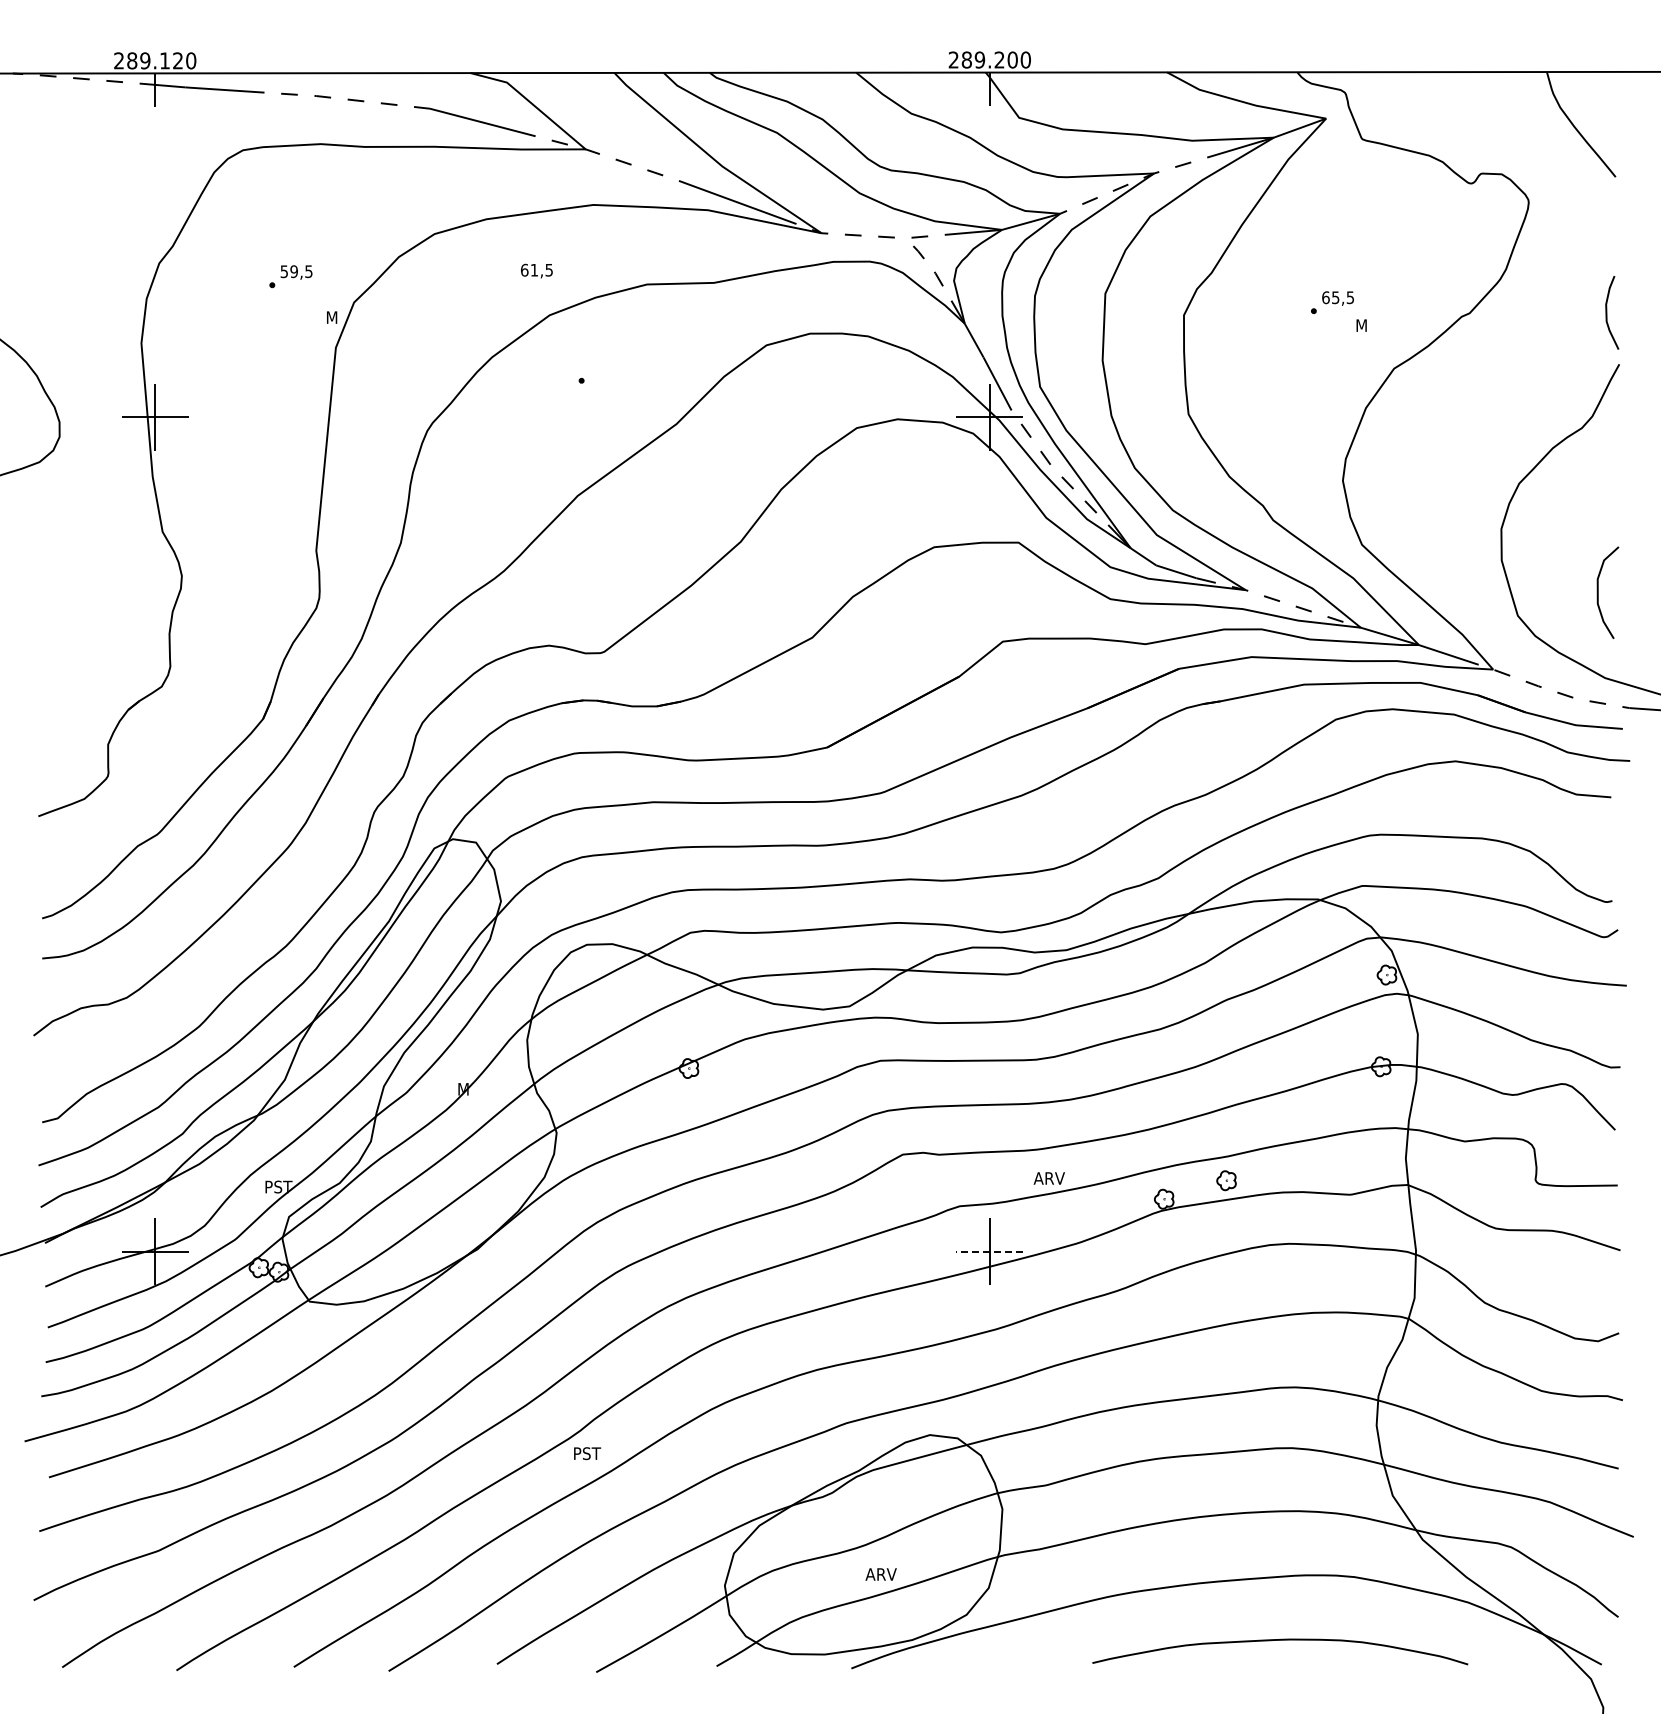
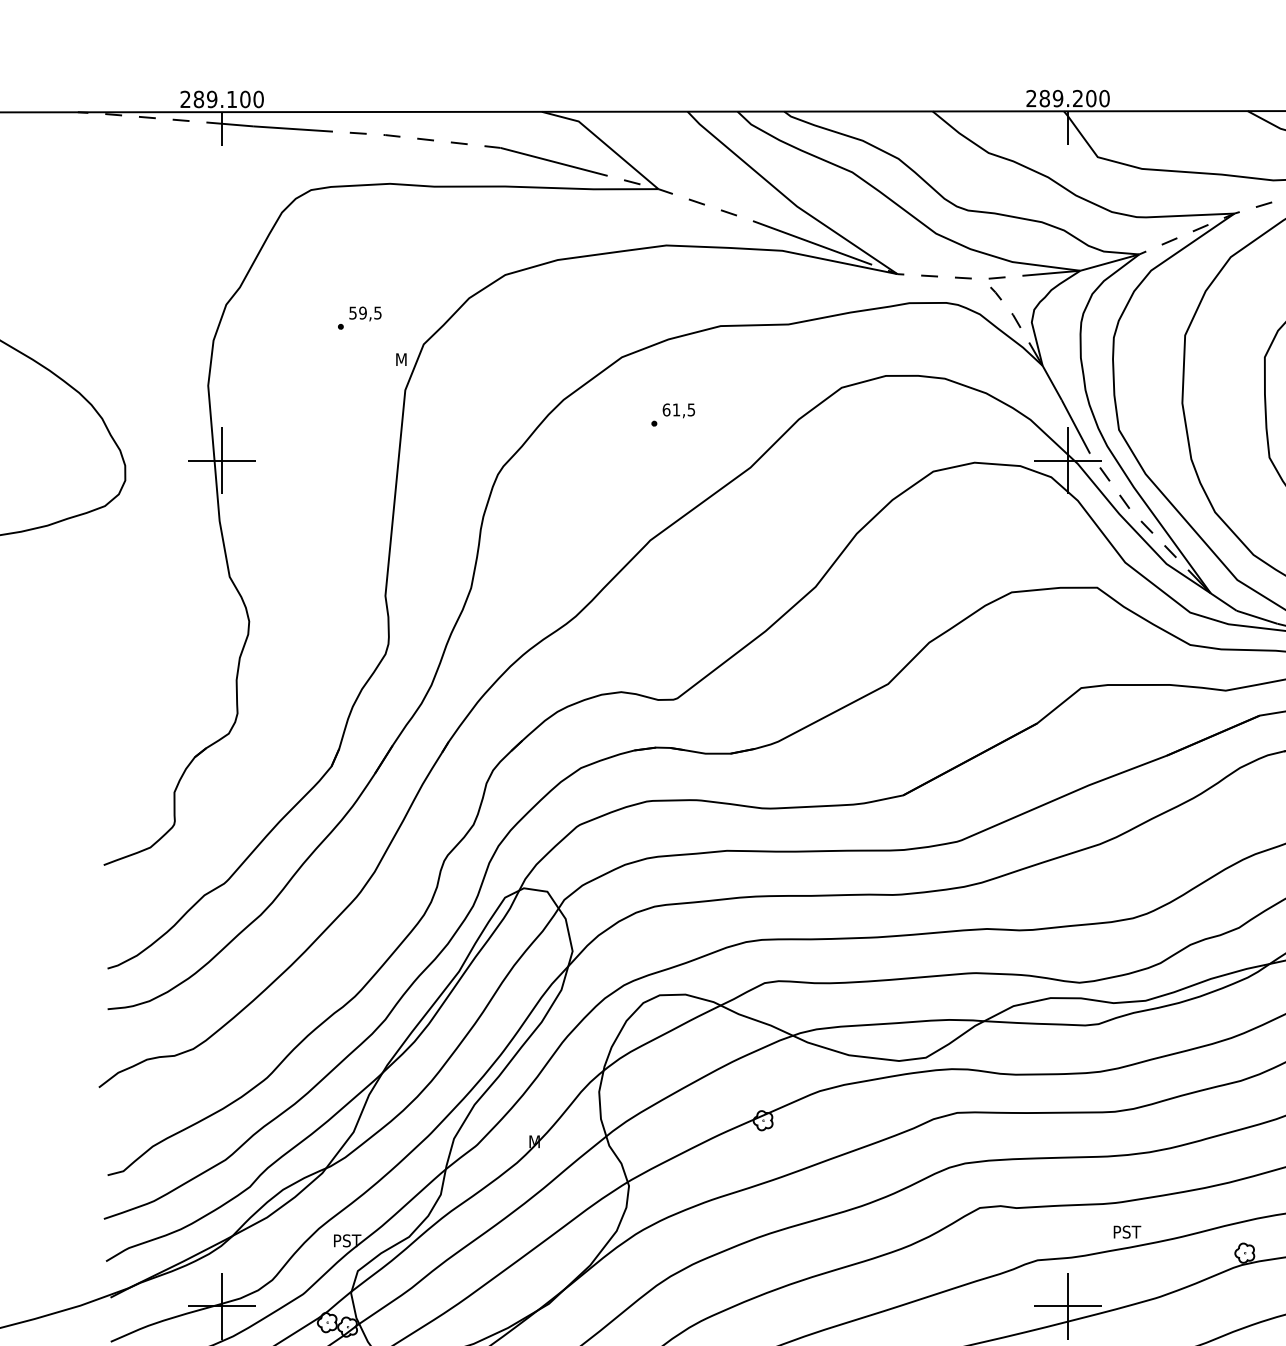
text: (178, 60) -> (245, 99), 289.120 -> 289.100
text: (536, 270) -> (678, 410), moved
text: (1048, 1178) -> (1127, 1232), ARV -> PST
line: (989, 1251) -> (1067, 1306), dashed -> solid

